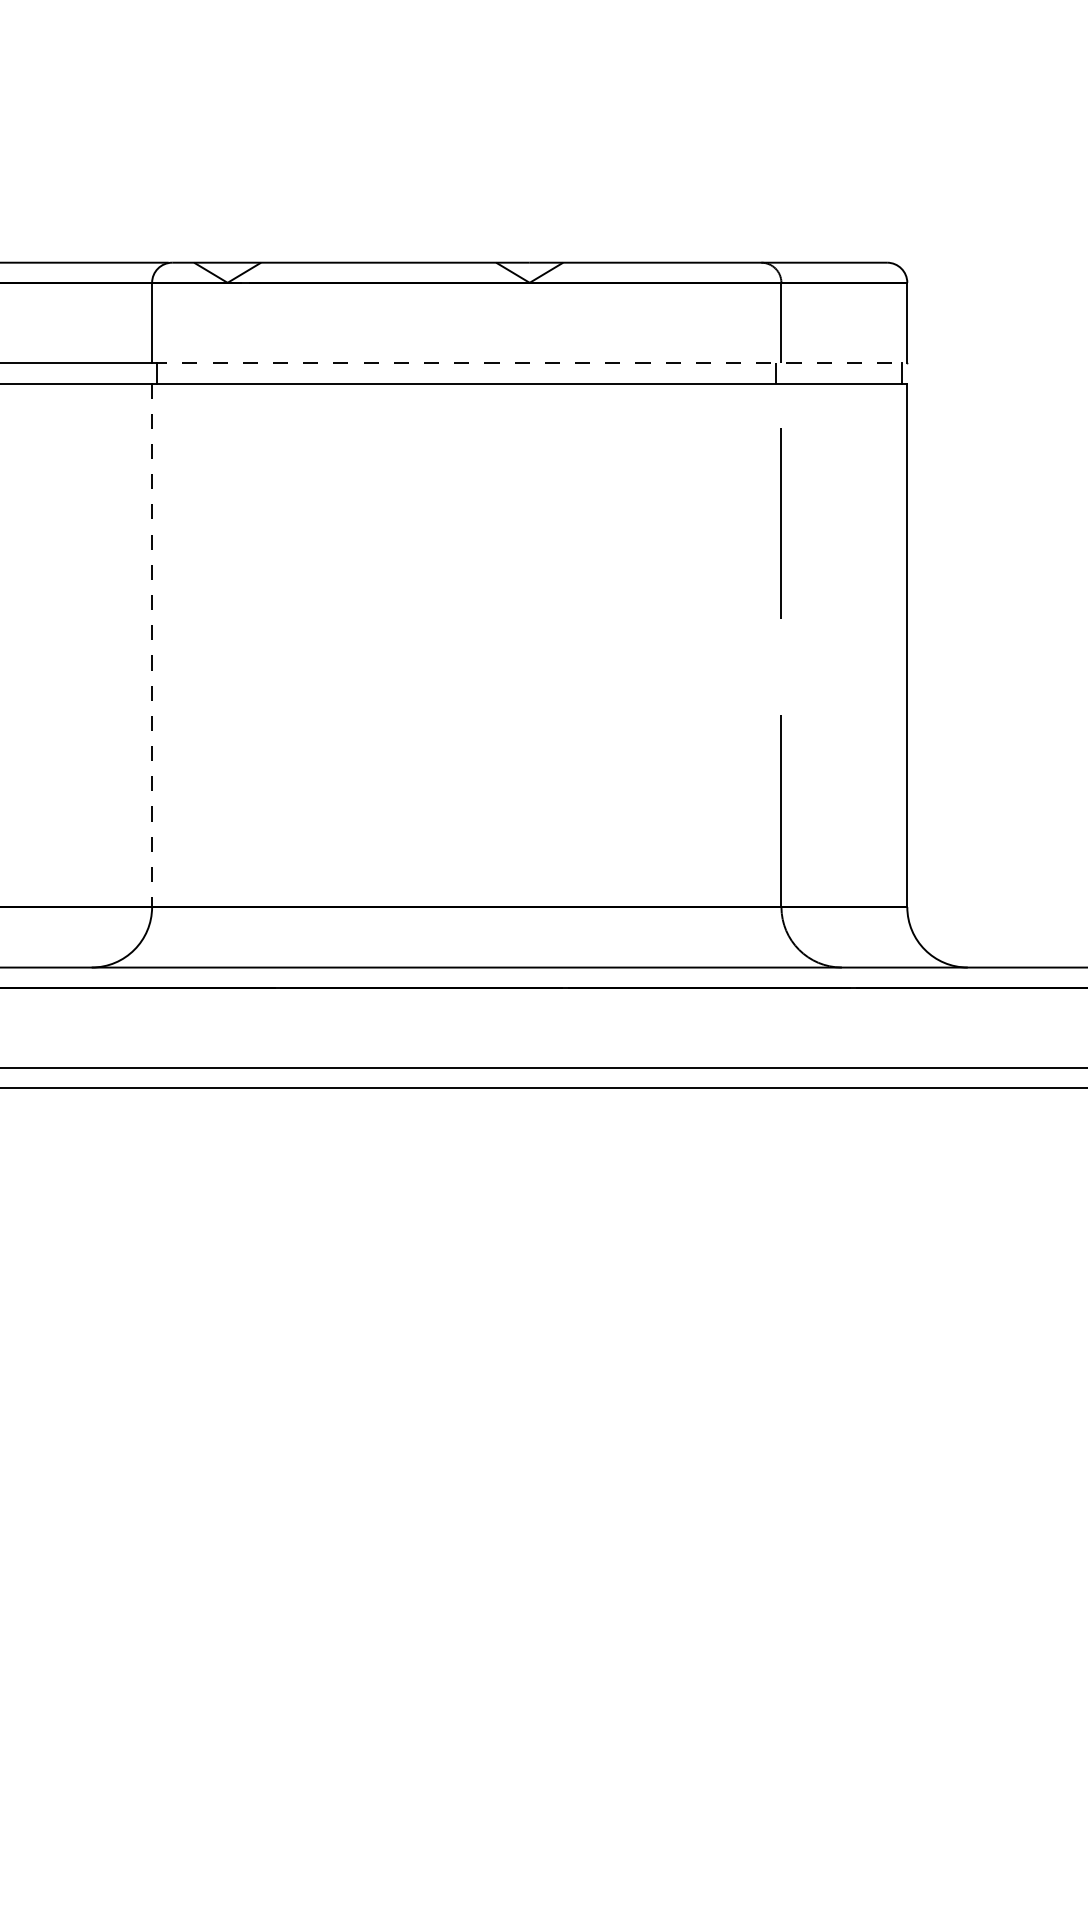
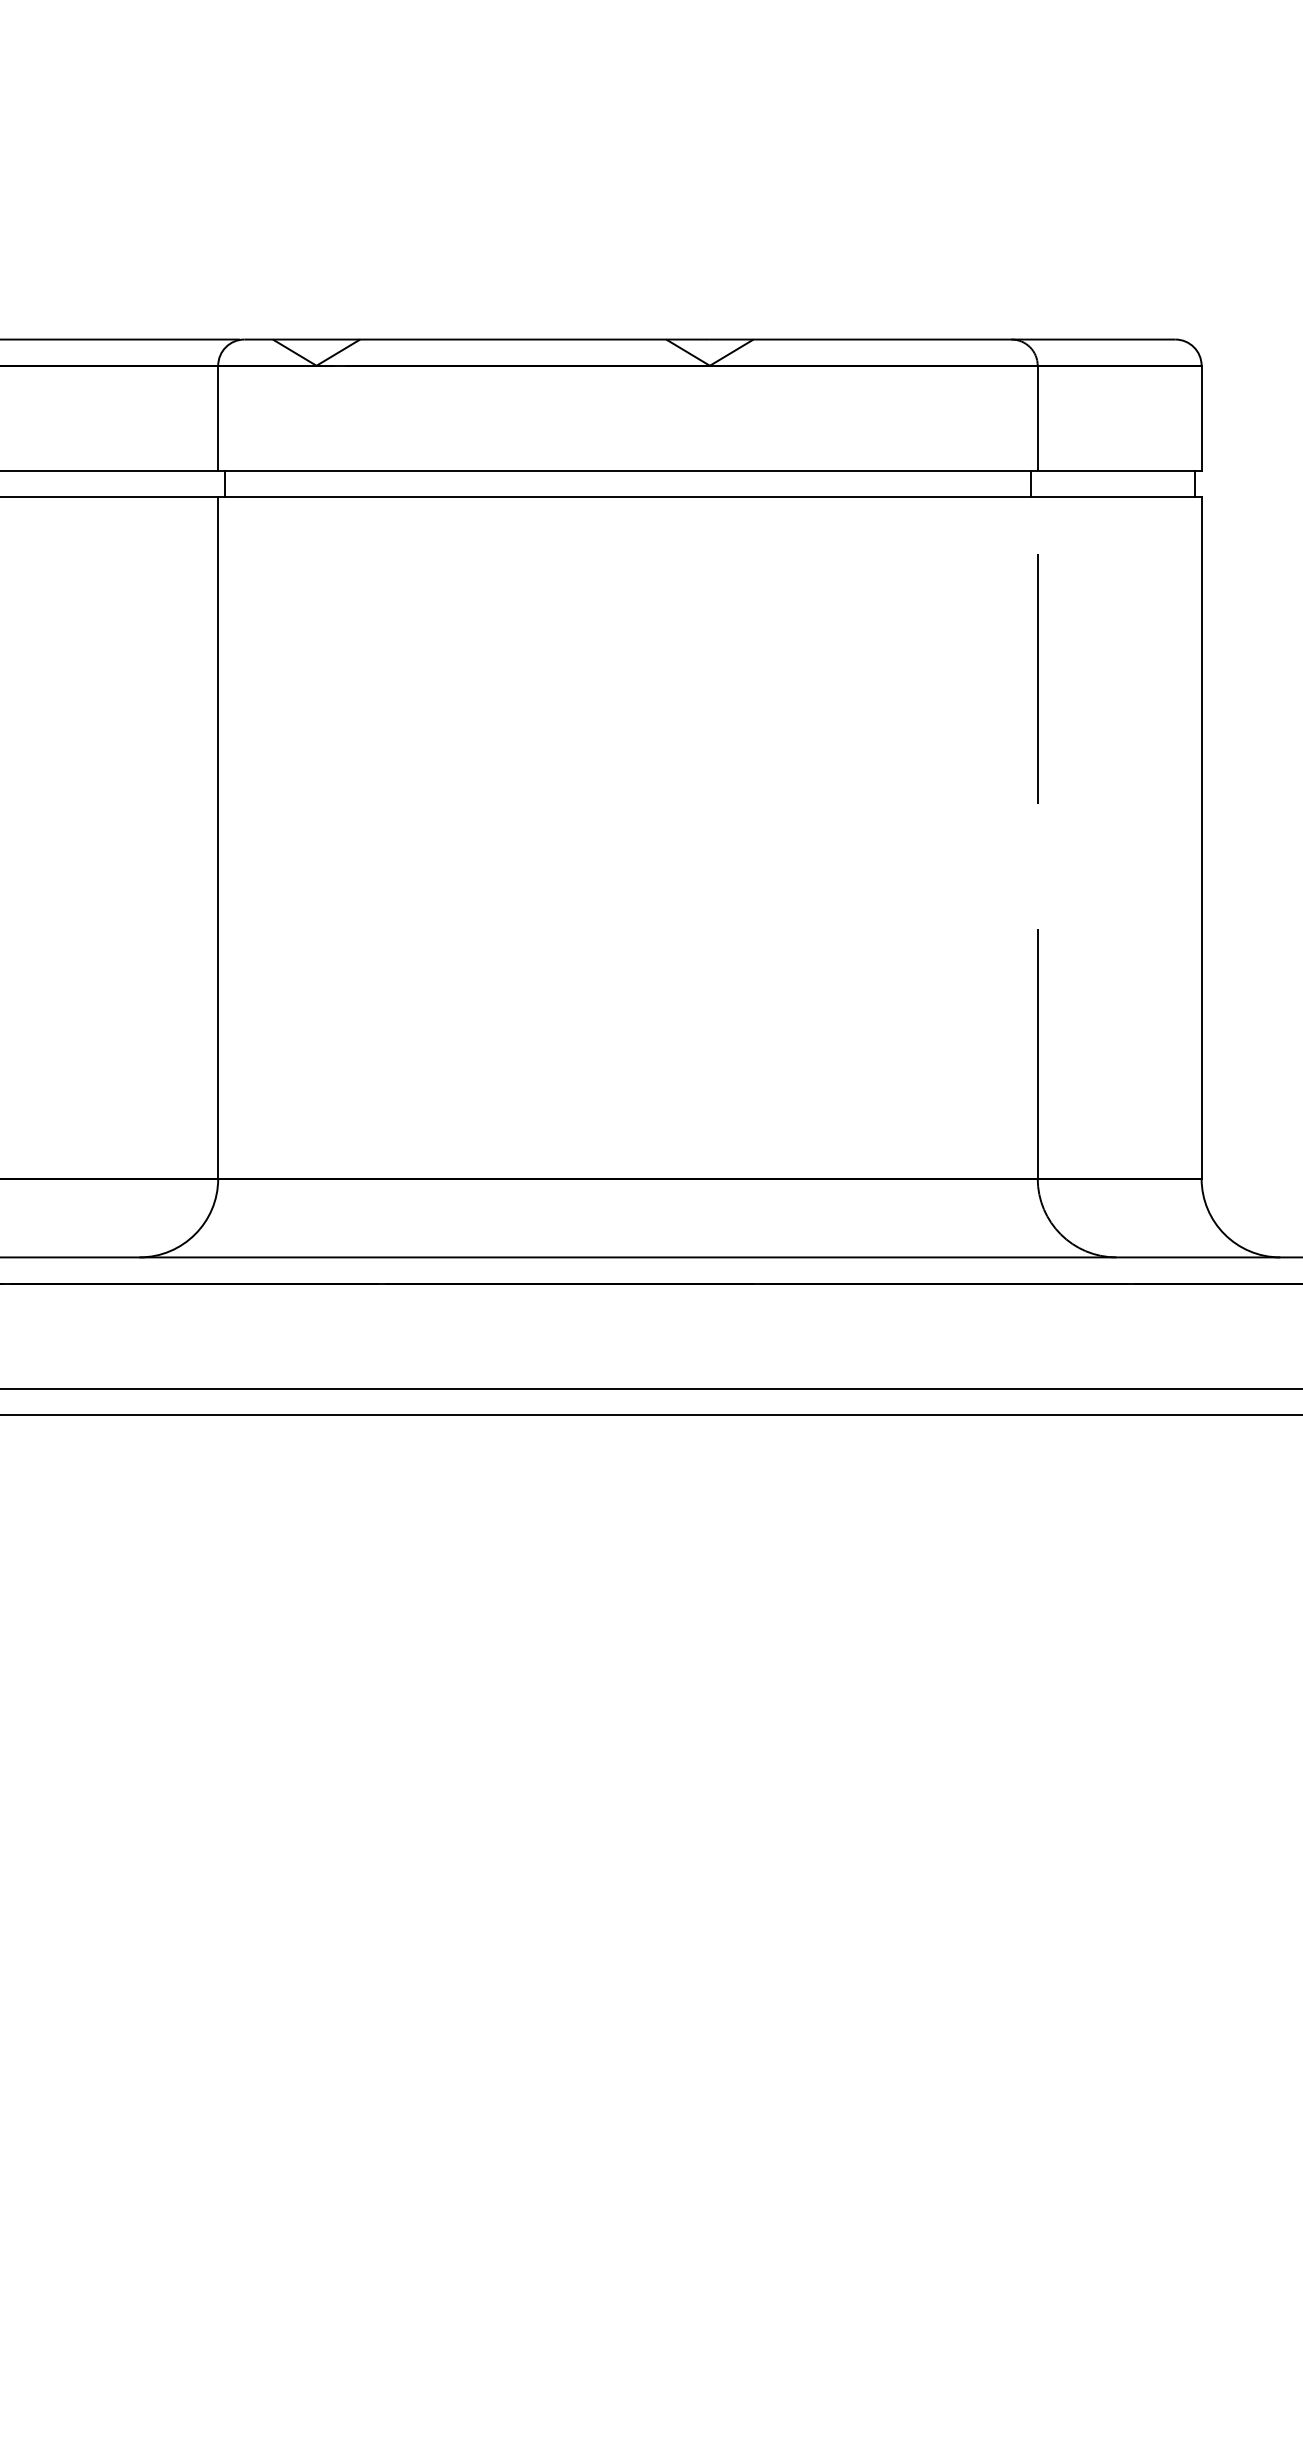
line: (529, 363) -> (709, 470), dashed -> solid
line: (152, 645) -> (218, 838), dashed -> solid

